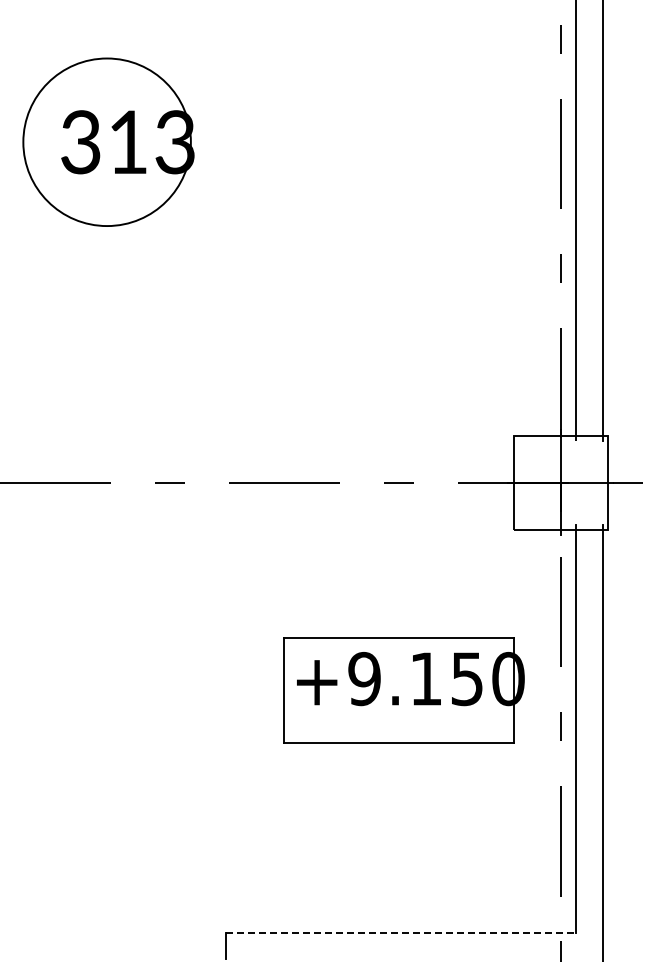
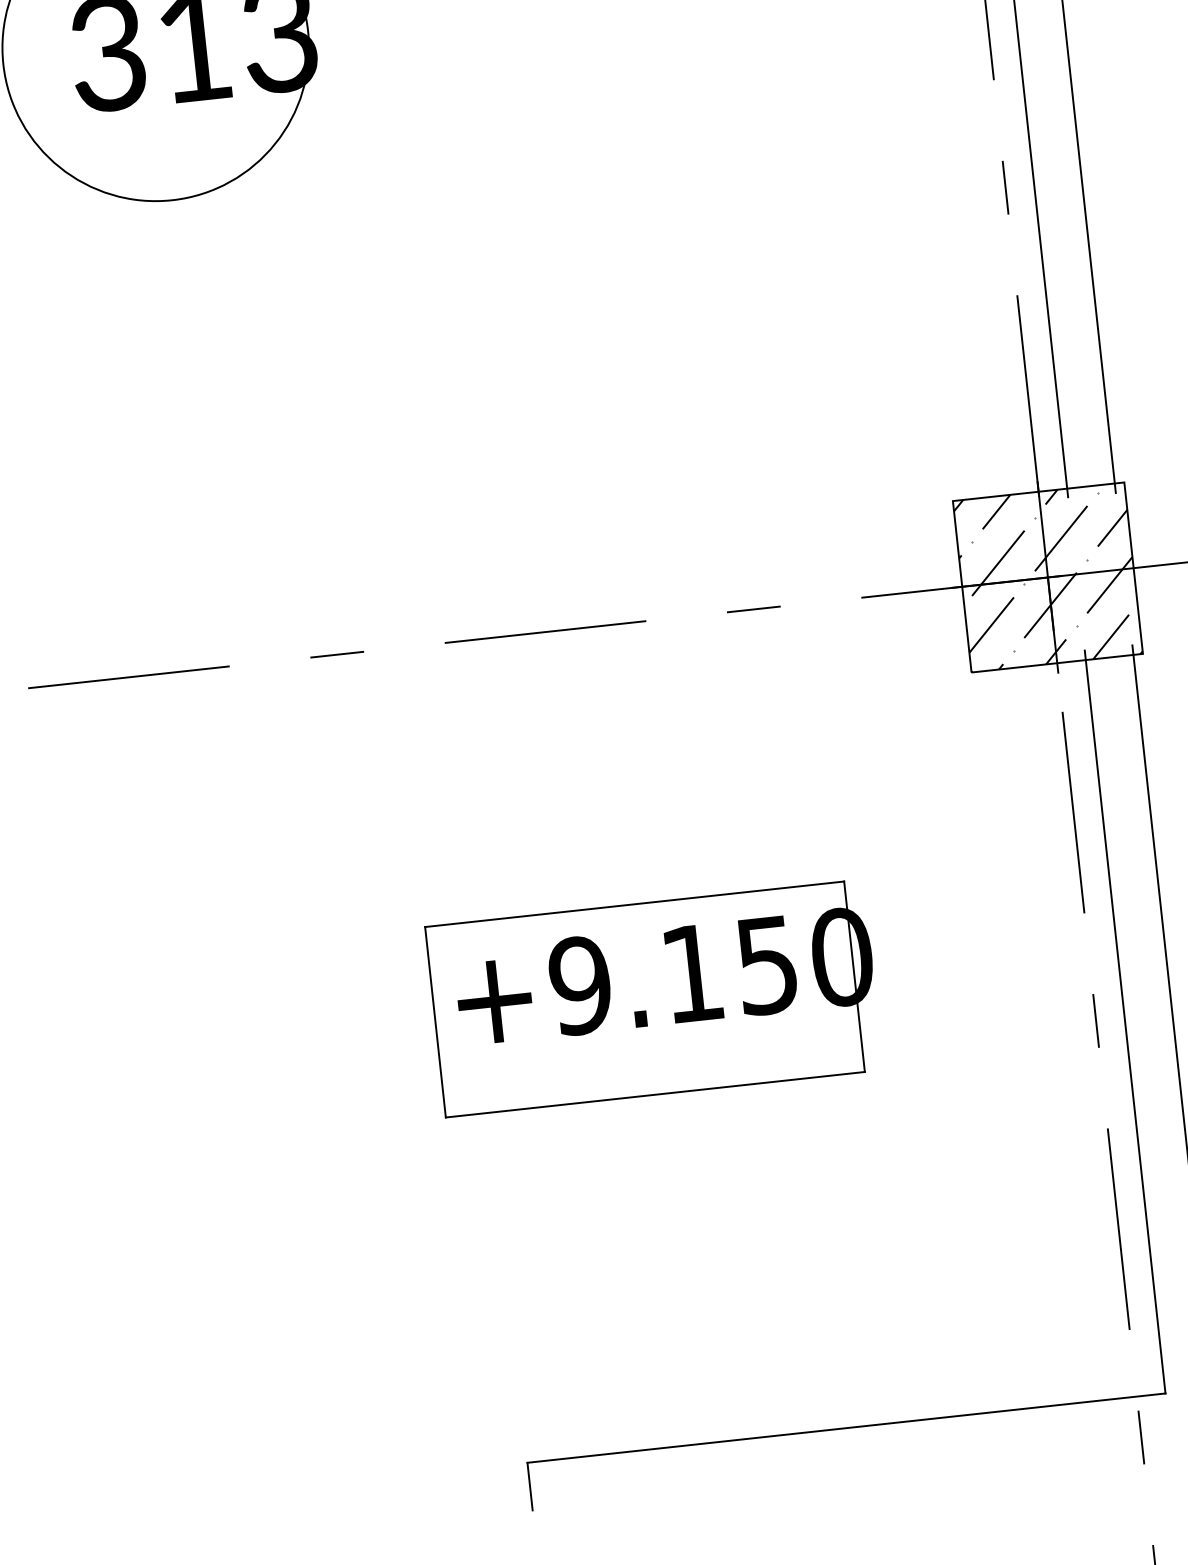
hatch: (560, 482) -> (1047, 577), added
part: (403, 690) -> (653, 998), moved
line: (401, 933) -> (847, 1428), dashed -> solid

